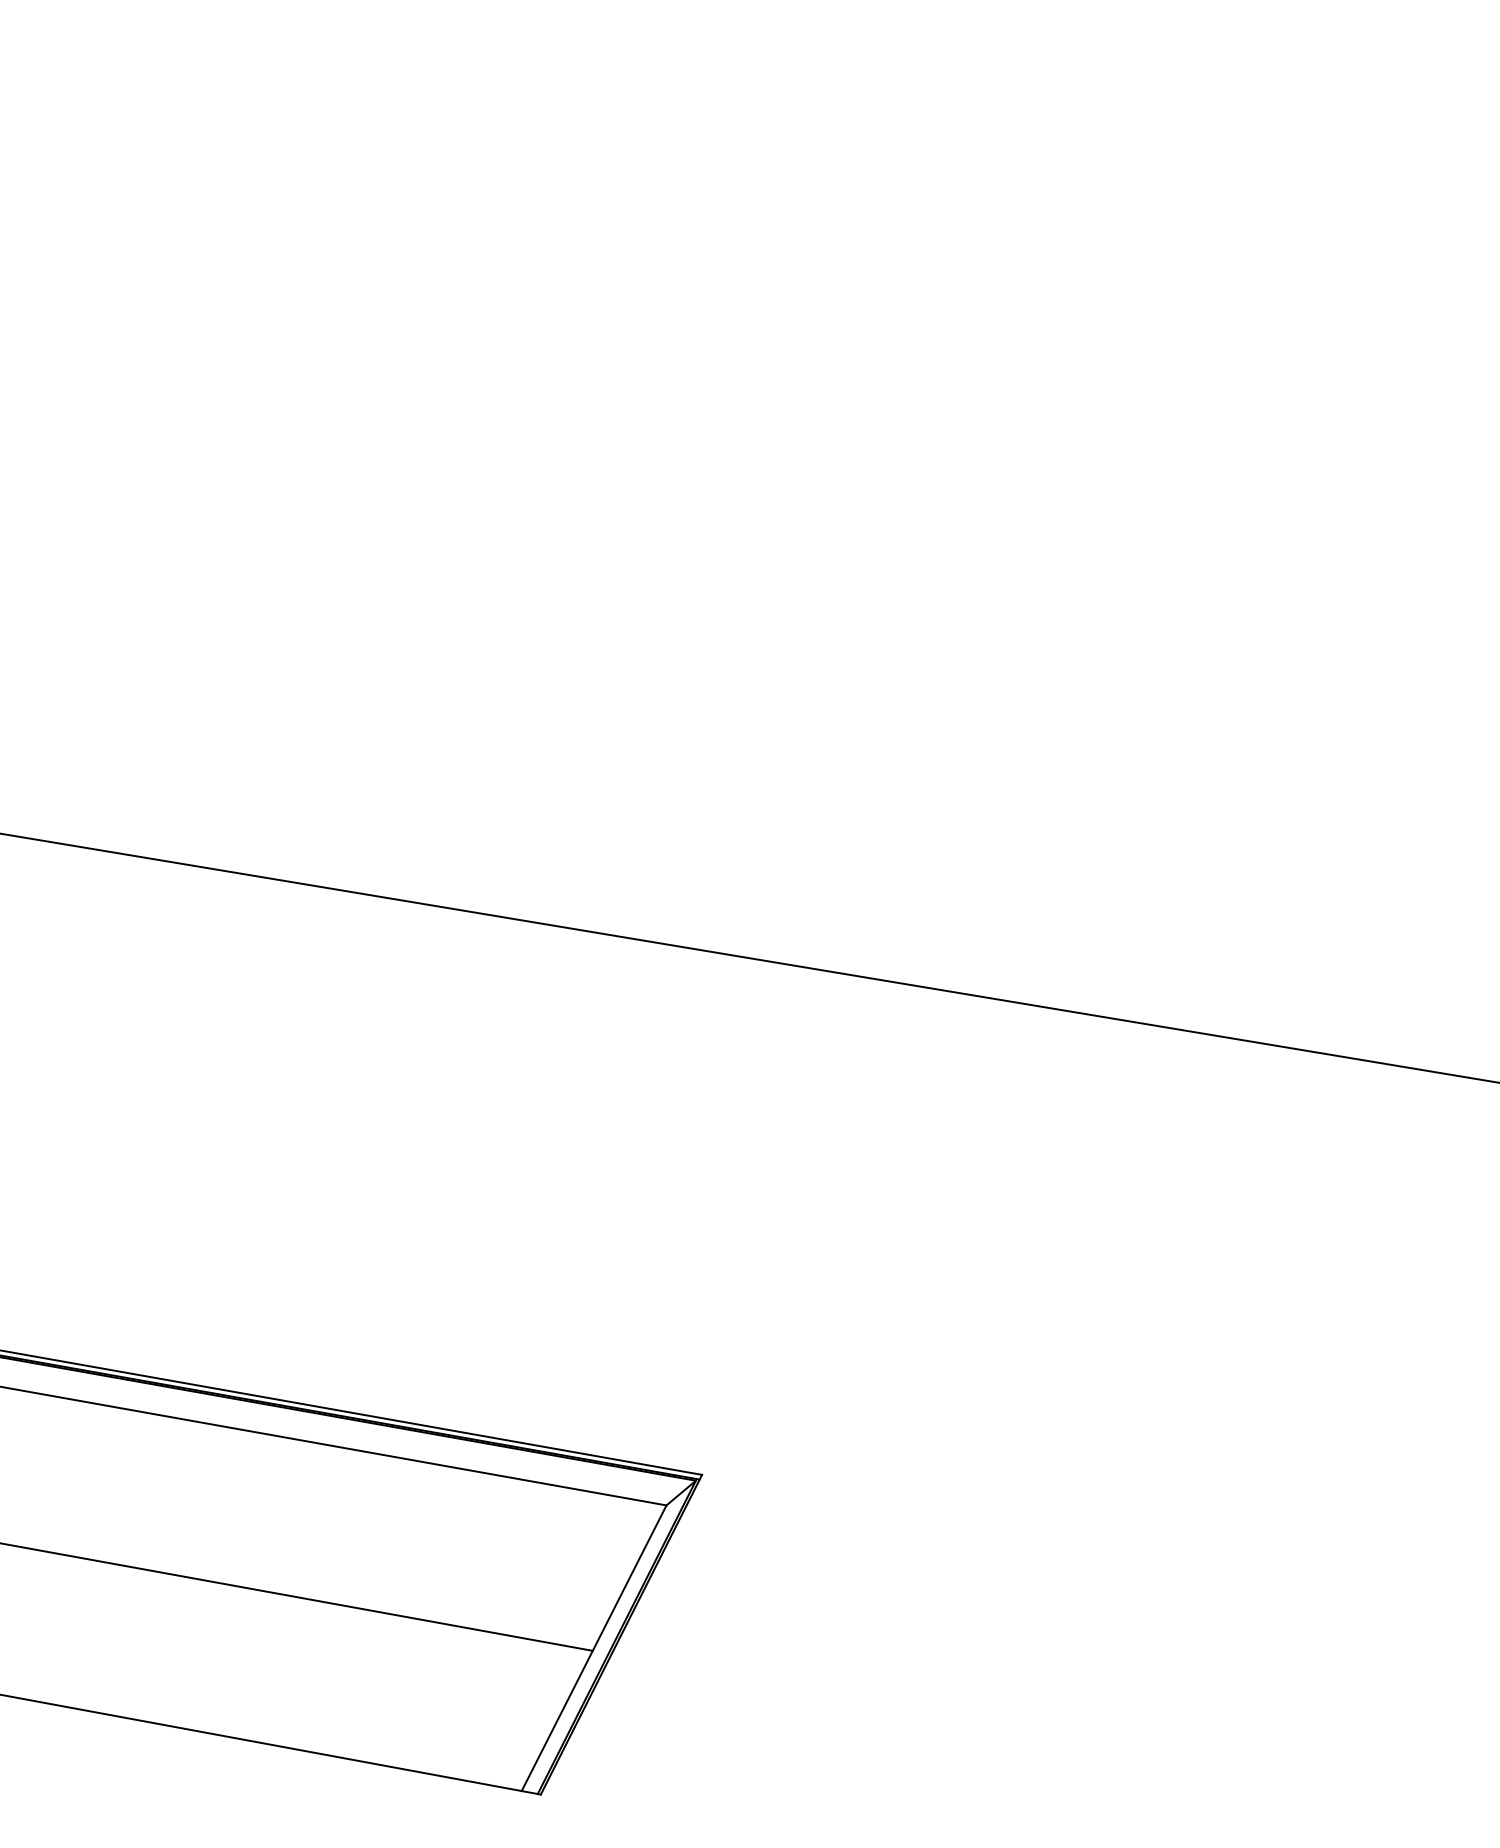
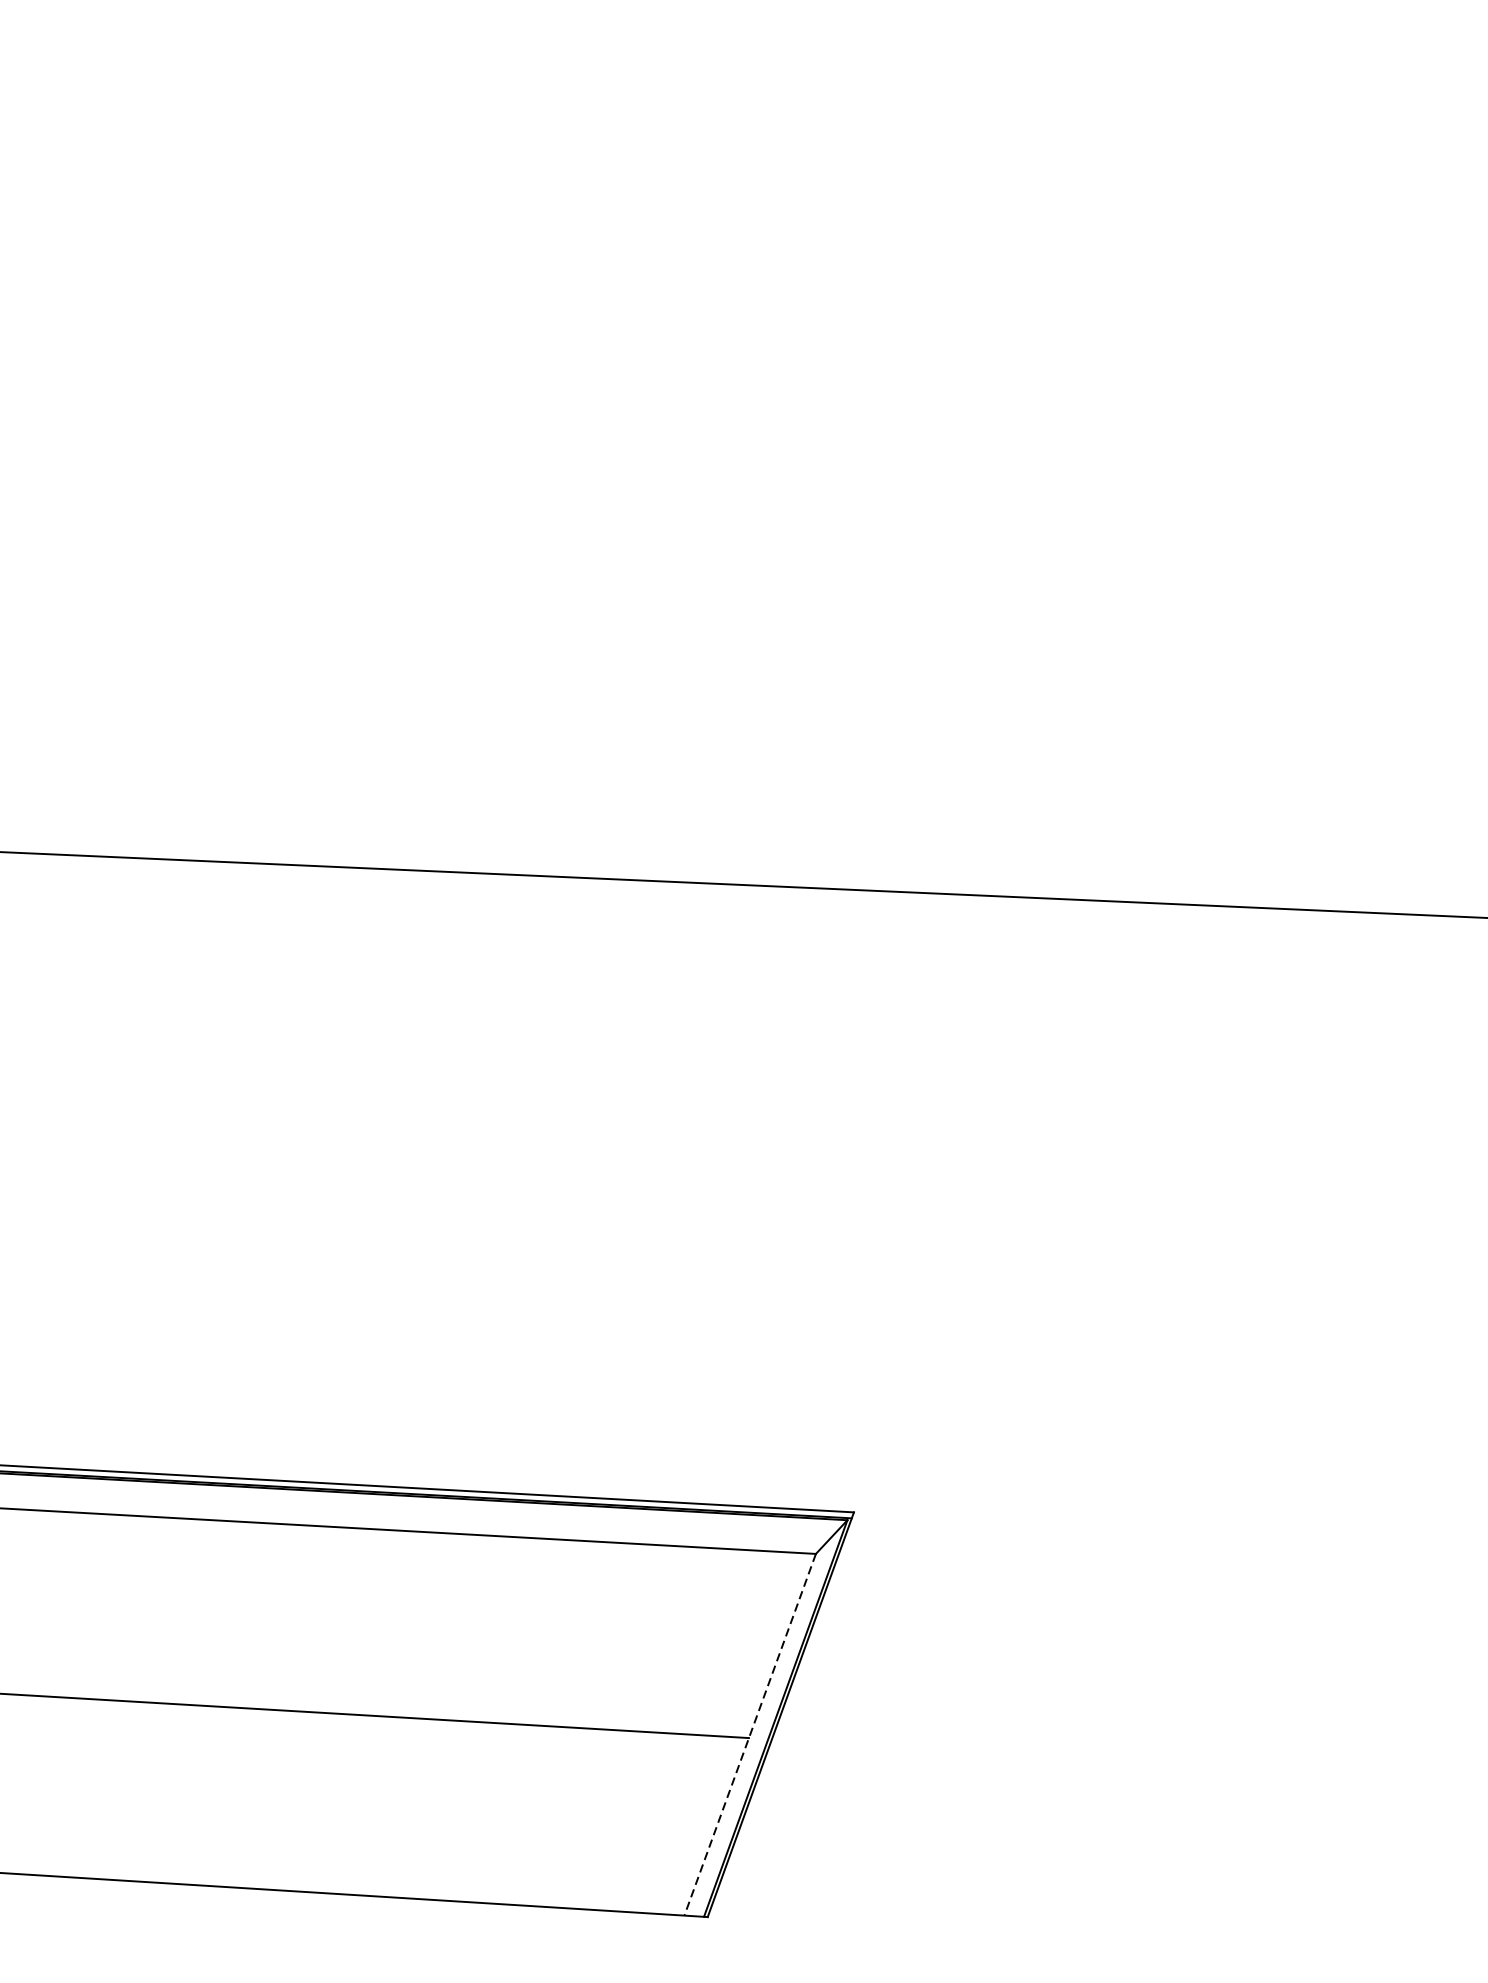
line: (593, 1648) -> (749, 1735), solid -> dashed

